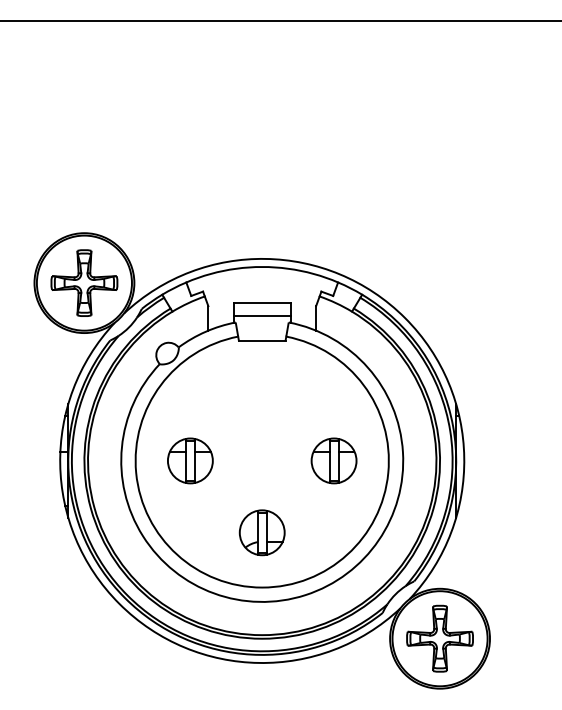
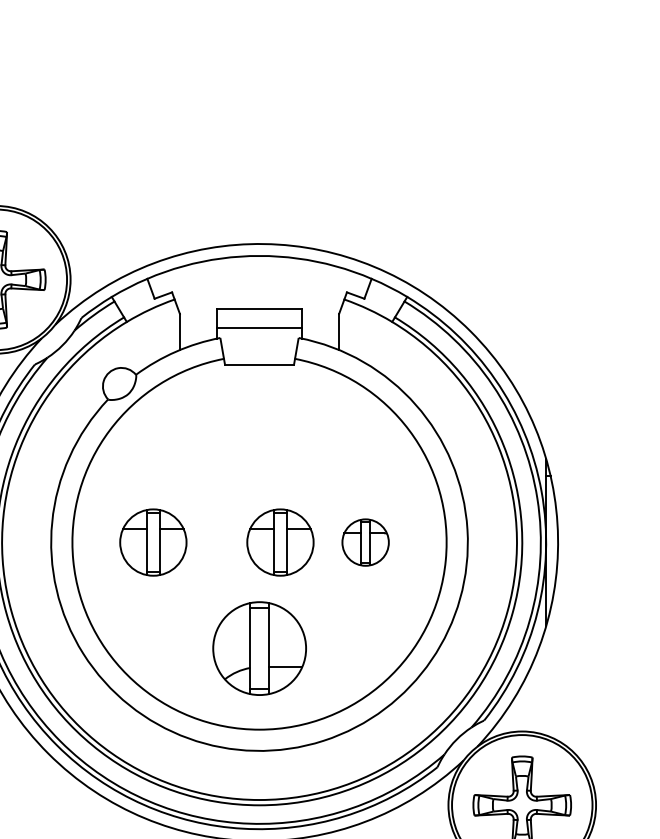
part: (276, 460) -> (280, 541), added
part: (333, 460) -> (364, 541), size x0.7
part: (261, 532) -> (258, 648), size x1.4

